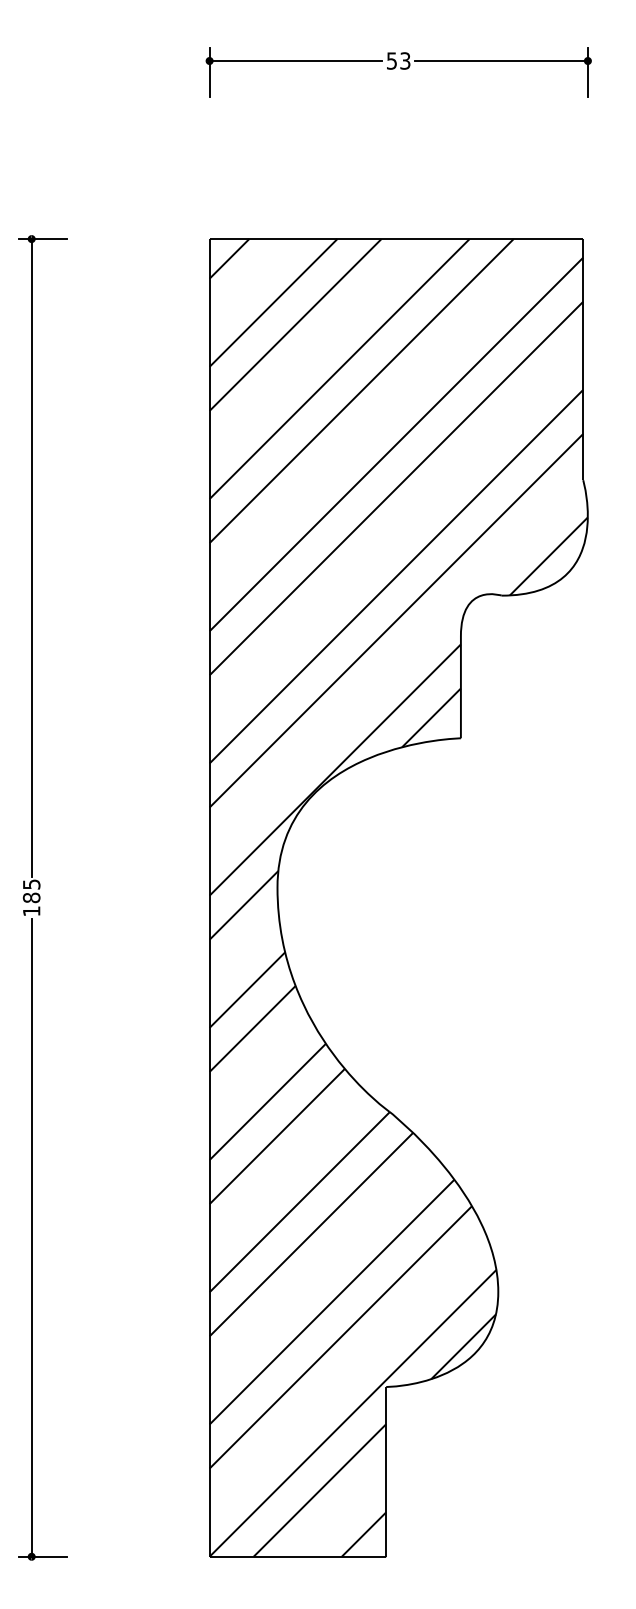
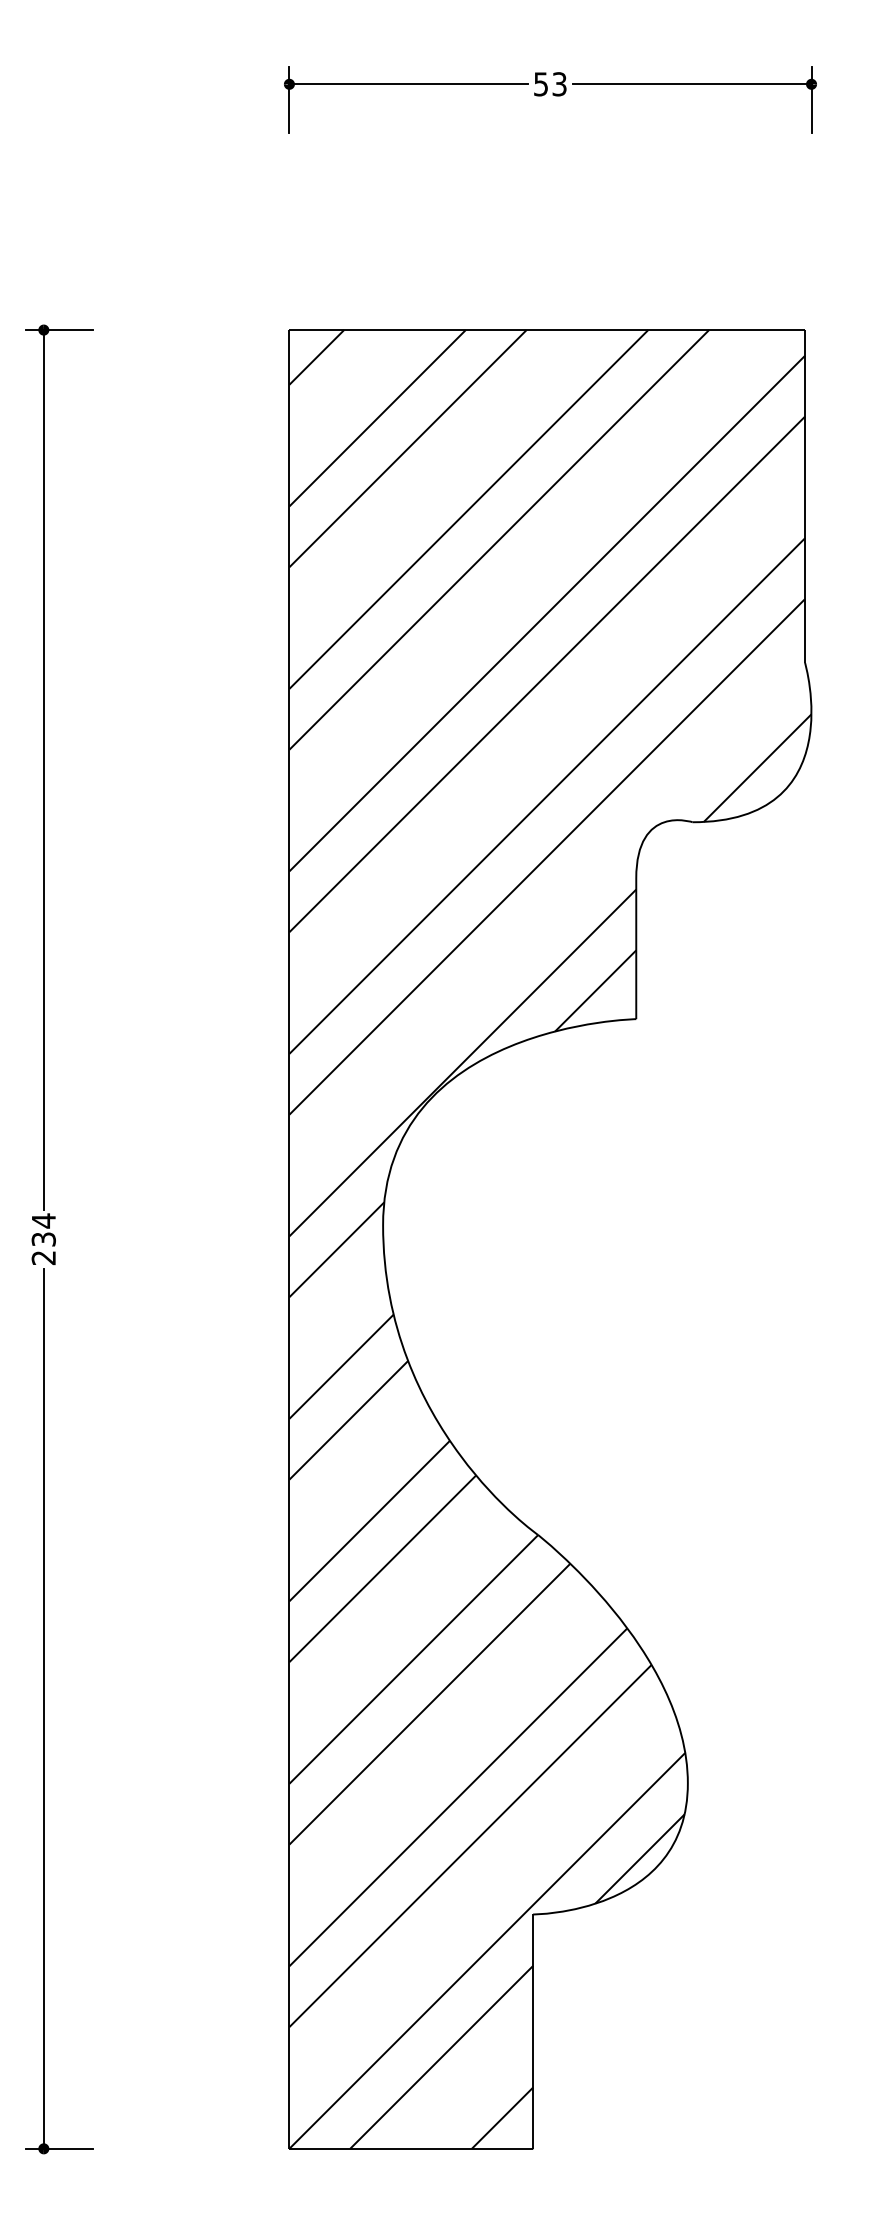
text: (31, 897) -> (43, 1239), 185 -> 234

